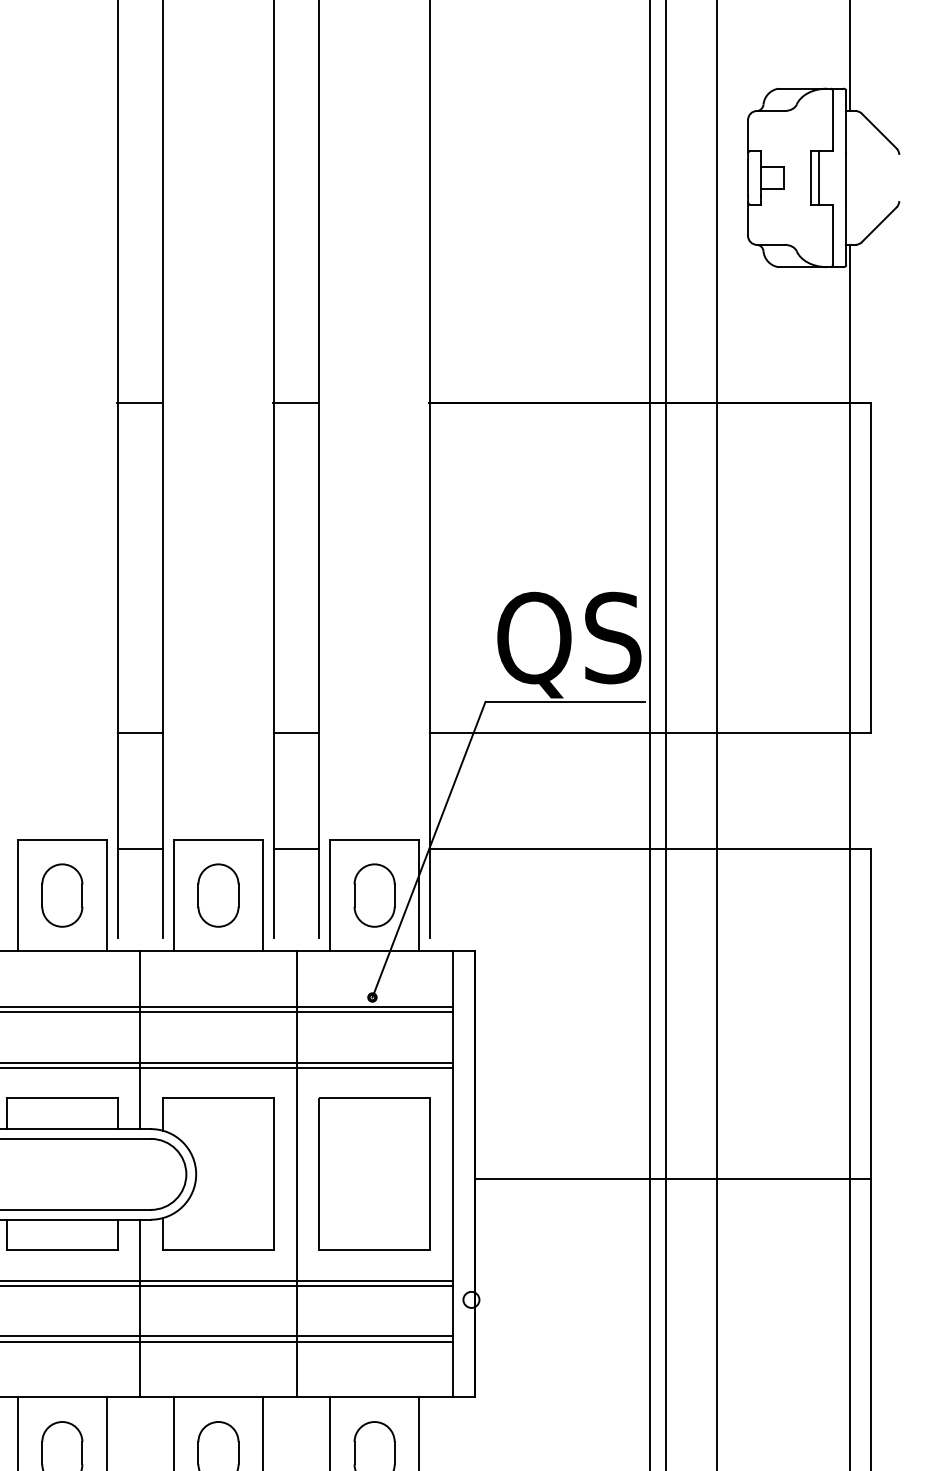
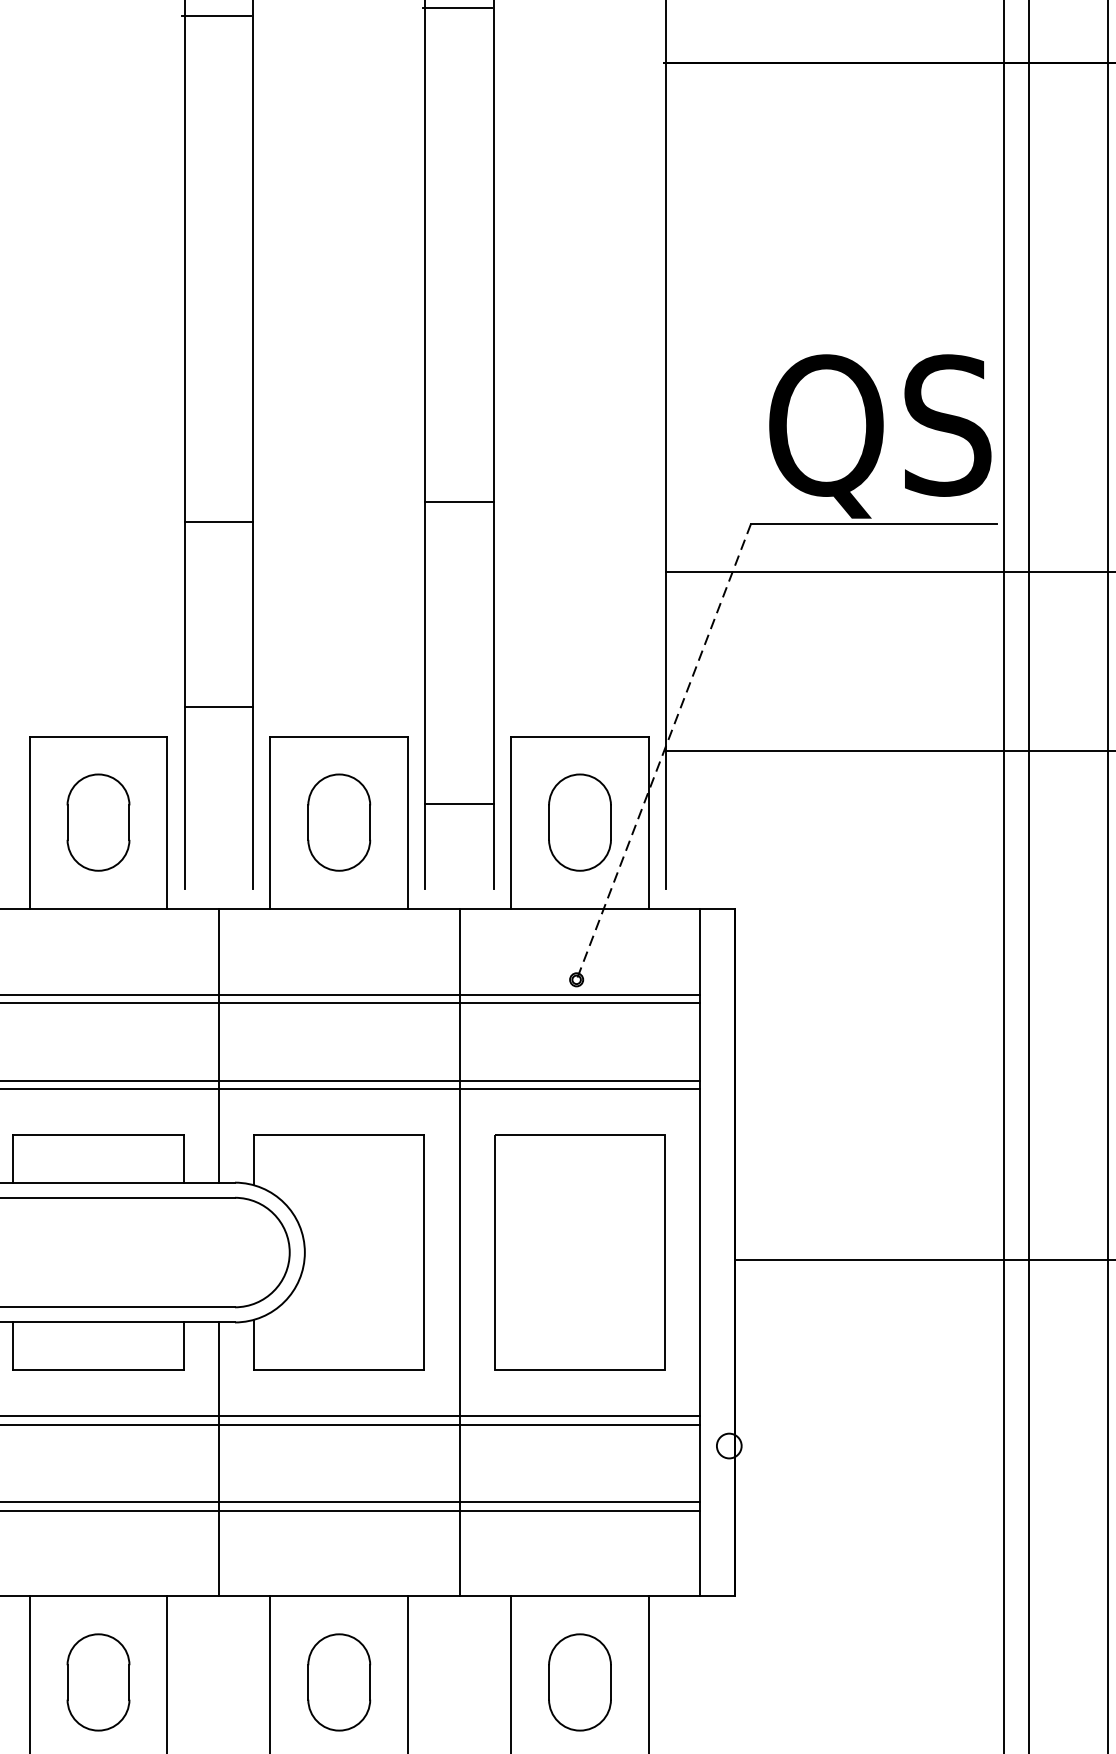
line: (138, 403) -> (215, 16), moved
line: (294, 403) -> (456, 8), moved
line: (140, 733) -> (218, 521), moved
line: (296, 733) -> (459, 501), moved
line: (140, 849) -> (218, 706), moved
line: (296, 849) -> (459, 803), moved
line: (428, 850) -> (663, 753), solid -> dashed

